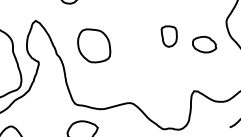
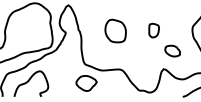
part: (204, 43) -> (172, 50), moved
part: (93, 44) -> (115, 30), moved

